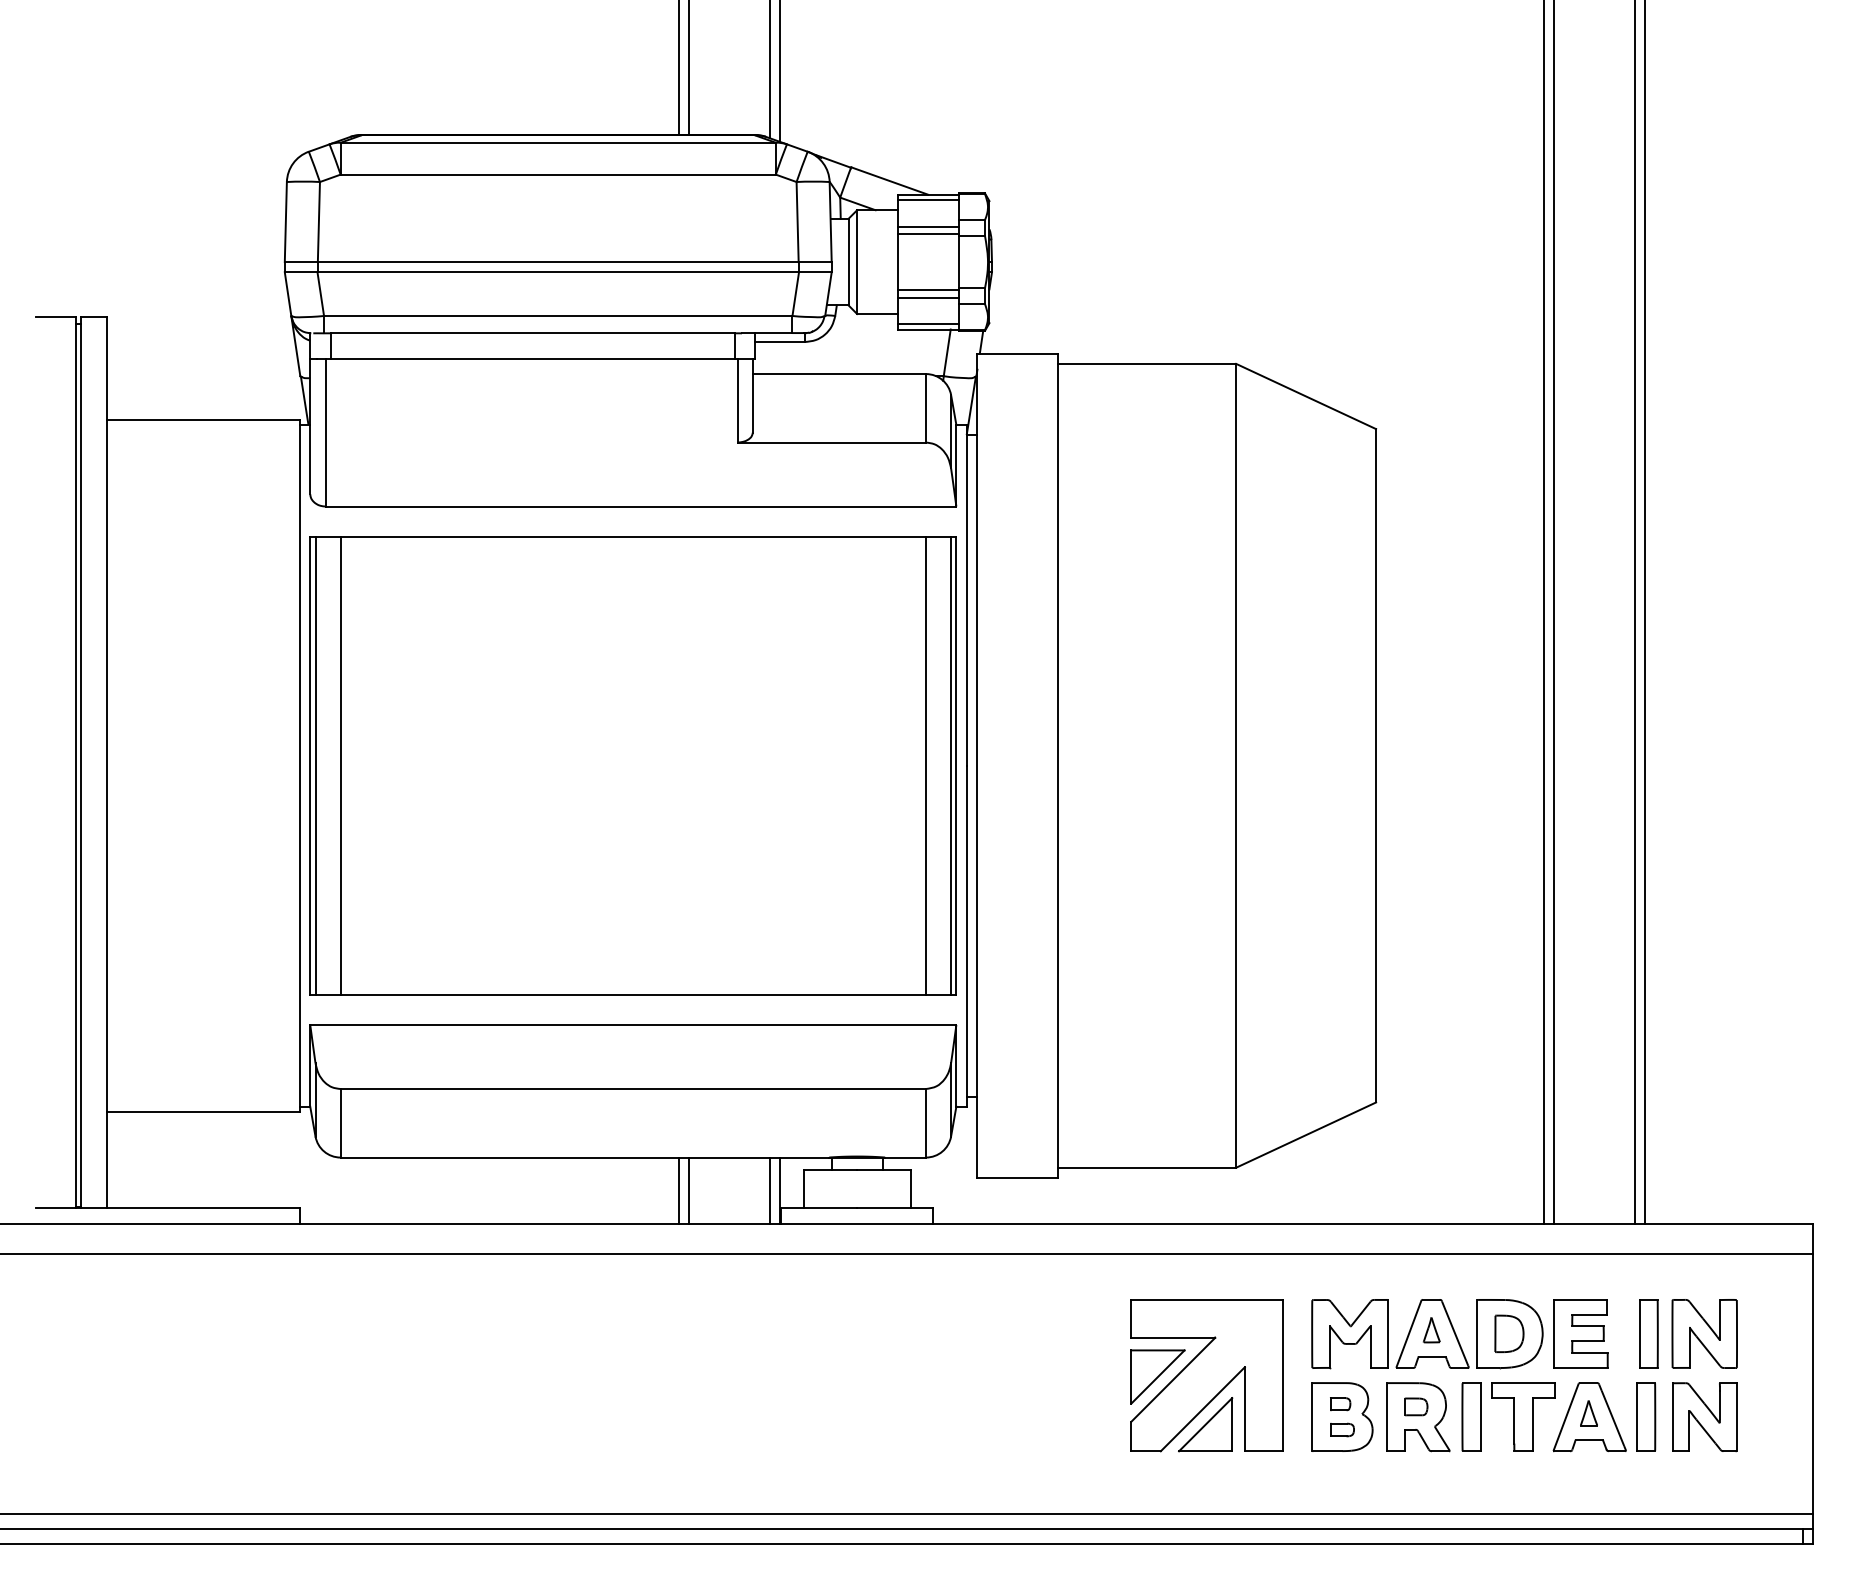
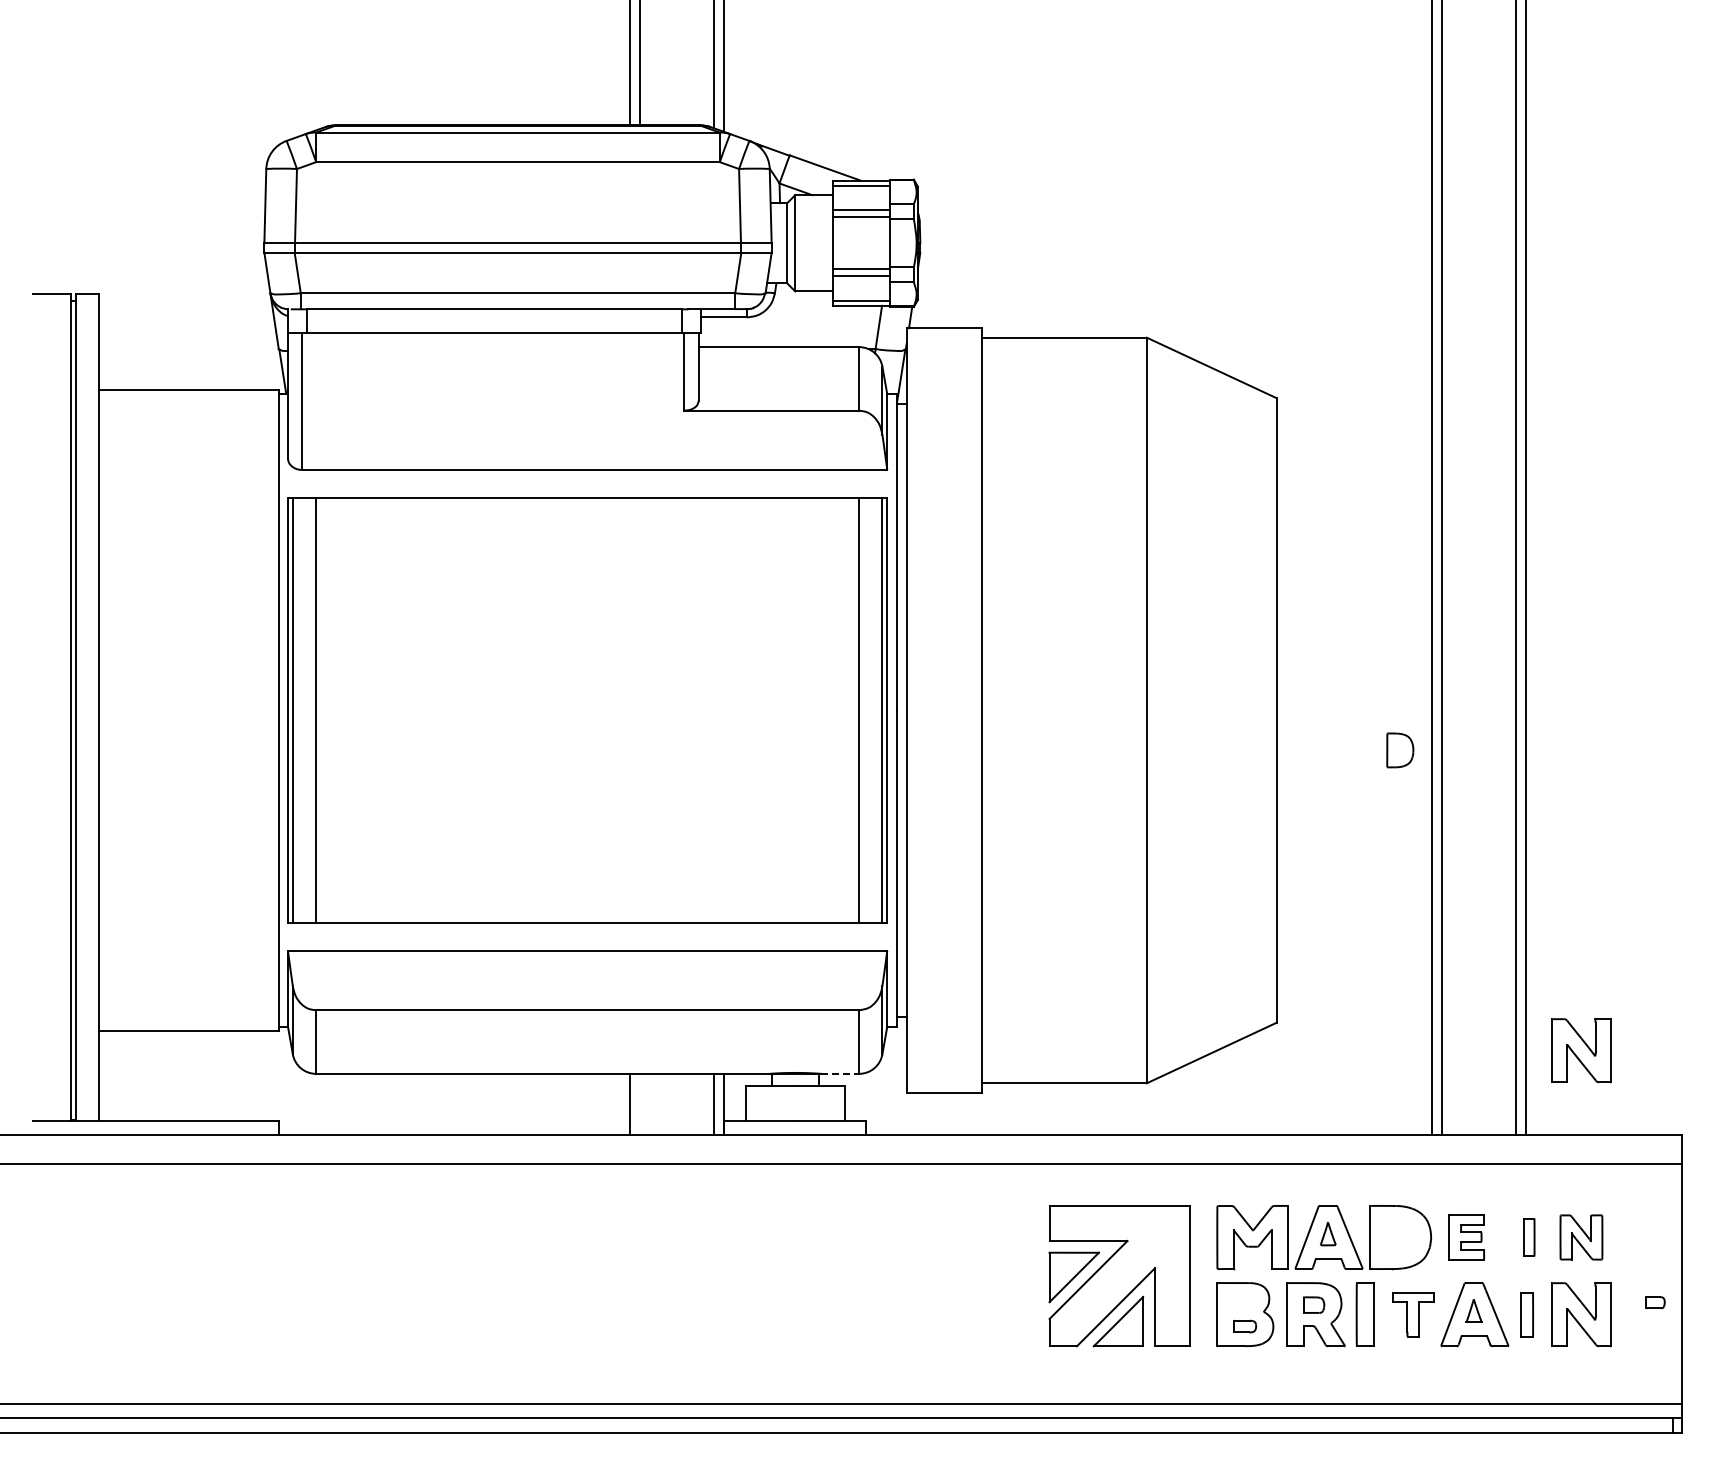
part: (1704, 1132) -> (1581, 1050), added
line: (905, 1157) -> (840, 1073), solid -> dashed
line: (689, 1190) -> (639, 1104), removed
part: (1509, 1333) -> (1400, 750), moved
part: (1580, 1333) -> (1466, 1237), size x0.7
part: (1648, 1333) -> (1529, 1237), size x0.6
part: (1704, 1333) -> (1581, 1237), size x0.7
part: (1340, 1404) -> (1655, 1302), moved
part: (1523, 1416) -> (1413, 1314), size x0.7
part: (1646, 1416) -> (1527, 1314), size x0.7

